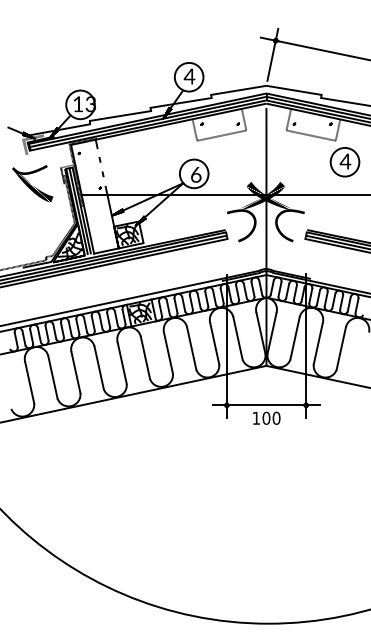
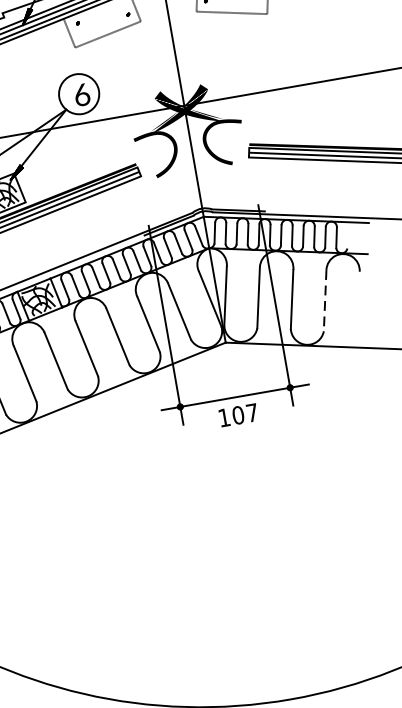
part: (344, 162) -> (284, 42), removed
line: (341, 348) -> (325, 300), solid -> dashed
text: (276, 417) -> (252, 411), 100 -> 107

